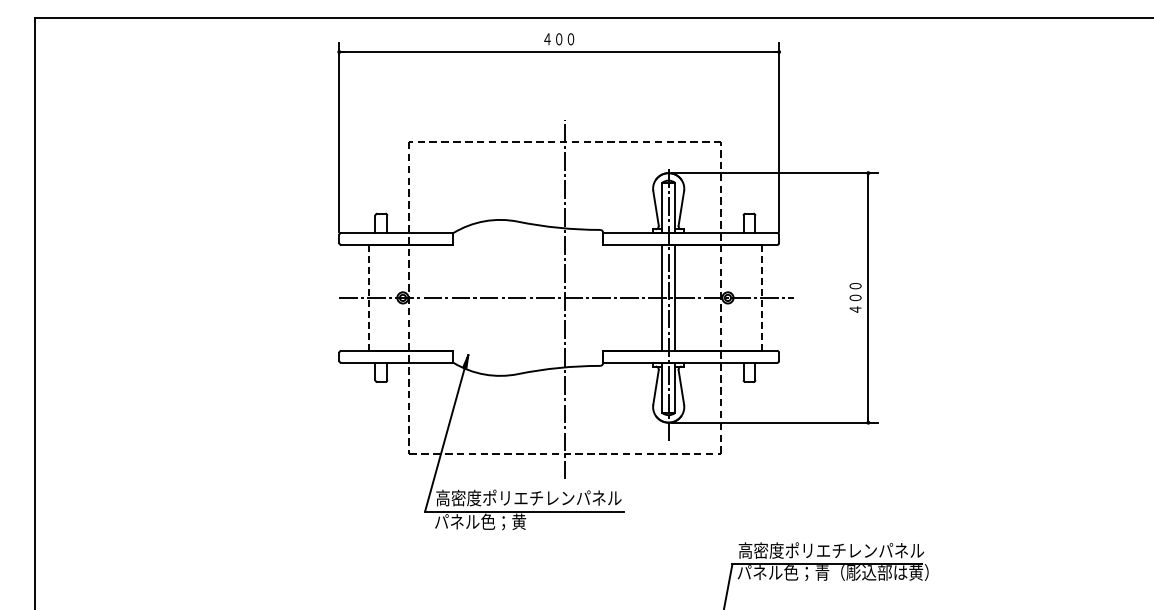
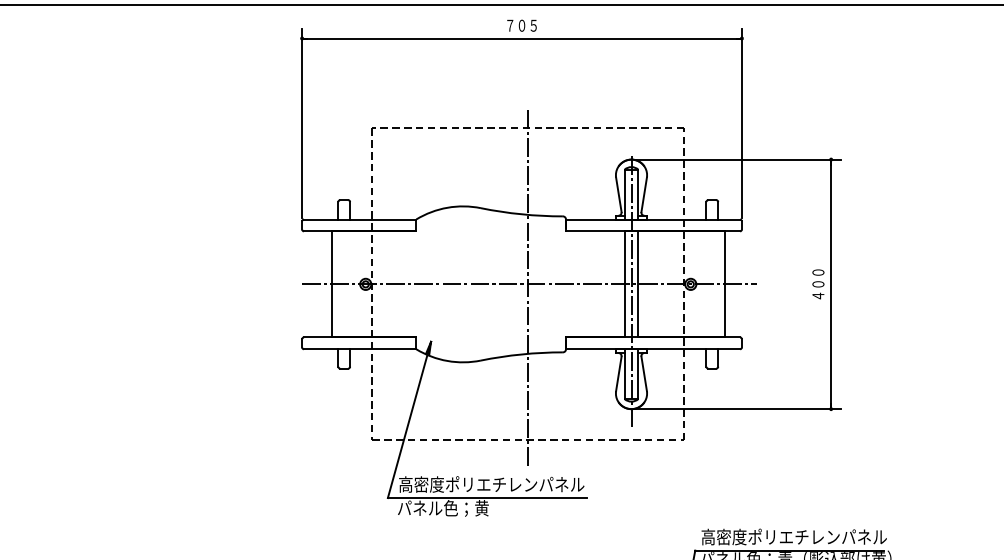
text: (559, 39) -> (522, 25), ４００ -> ７０５
line: (368, 298) -> (331, 284), dashed -> solid
line: (761, 298) -> (724, 284), dashed -> solid

